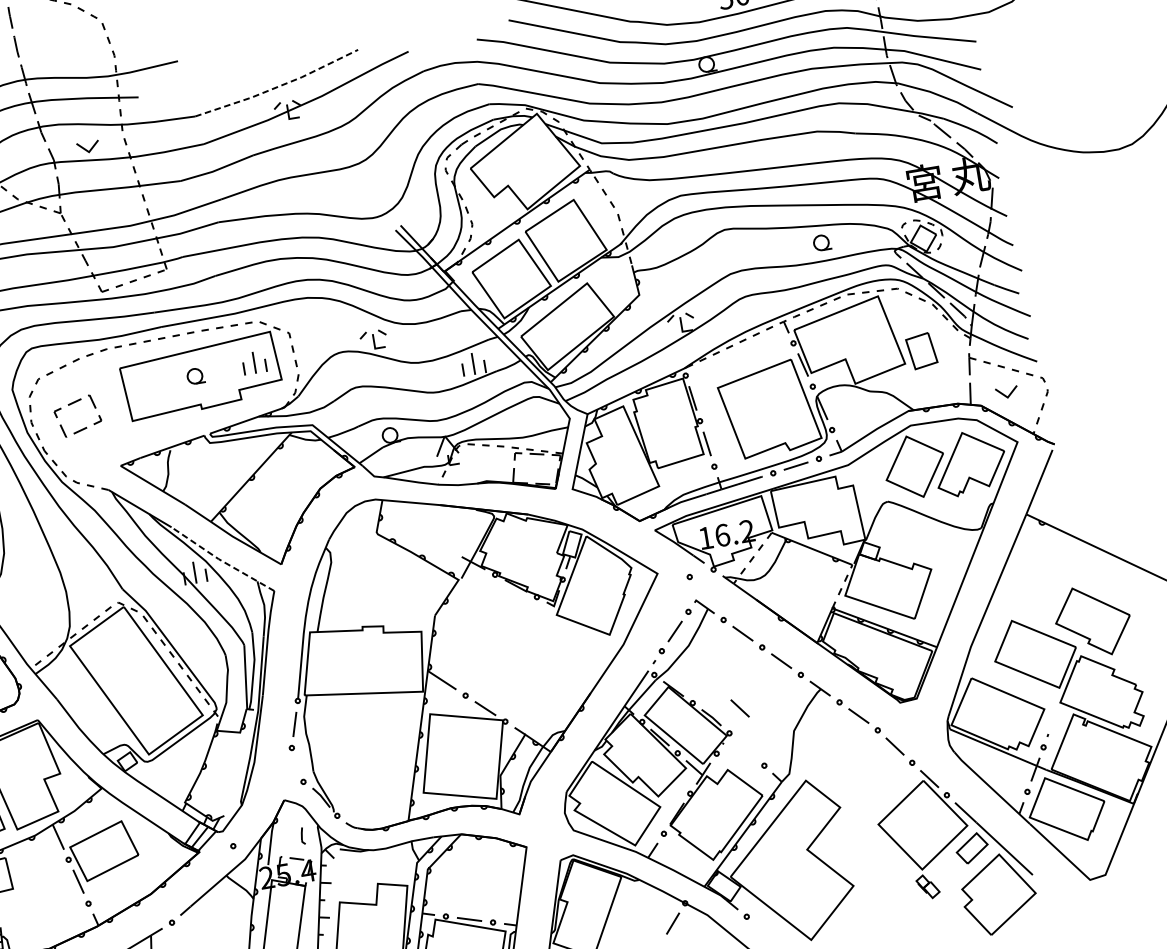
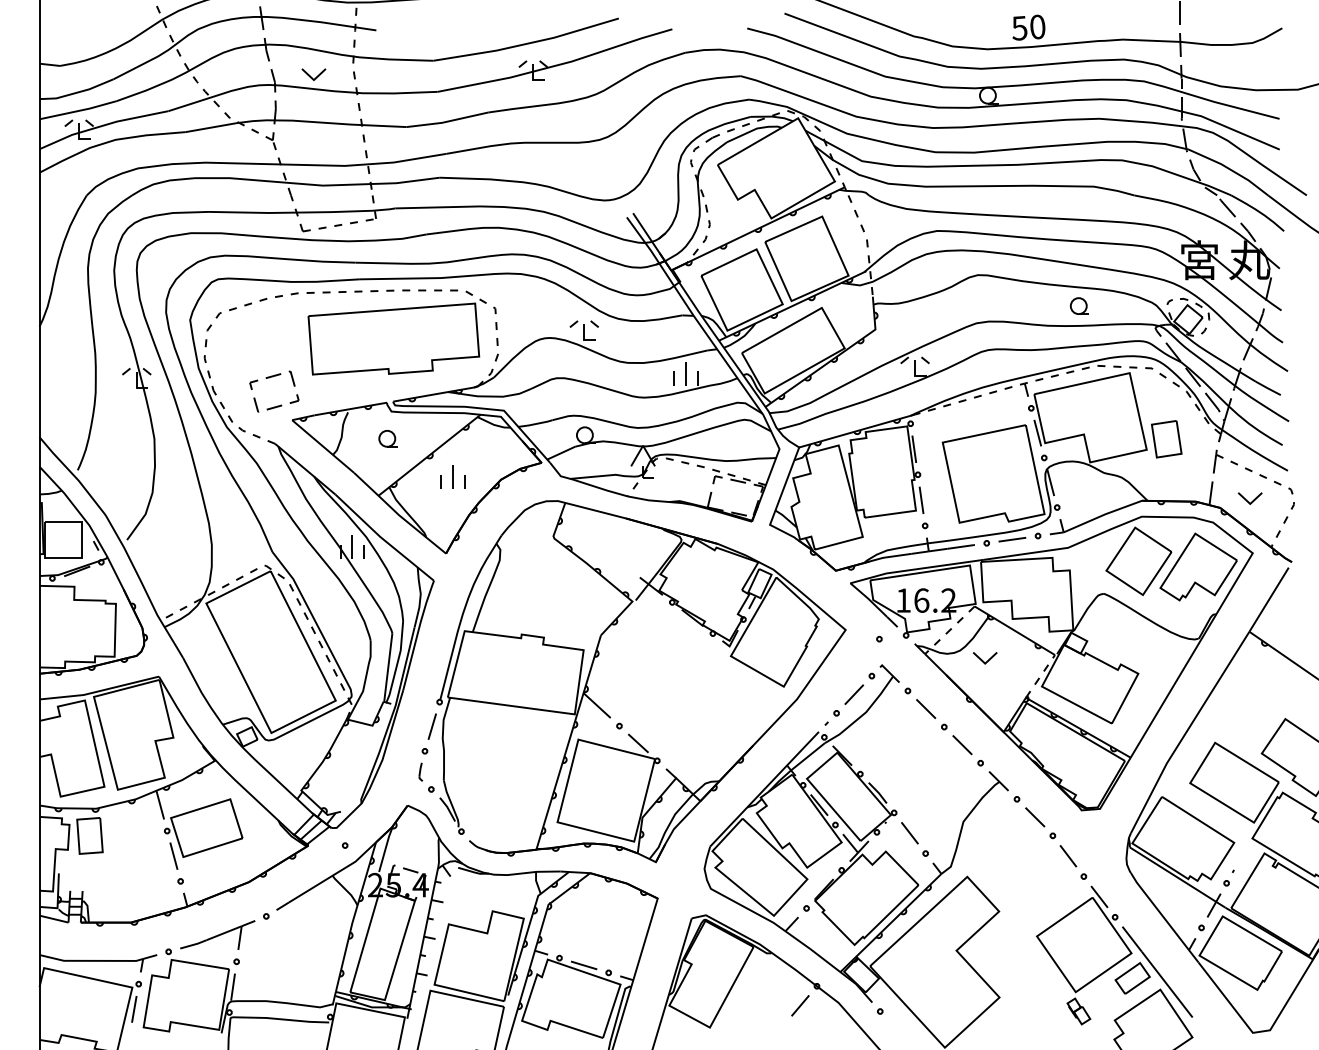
line: (277, 86) -> (526, 43), dashed -> solid
part: (253, 362) -> (452, 476), moved
part: (195, 375) -> (387, 438), moved
part: (71, 404) -> (269, 378), moved
line: (222, 560) -> (383, 539), dashed -> solid
part: (788, 578) -> (984, 658), added
line: (739, 708) -> (909, 833), moved
part: (302, 835) -> (420, 771), moved

